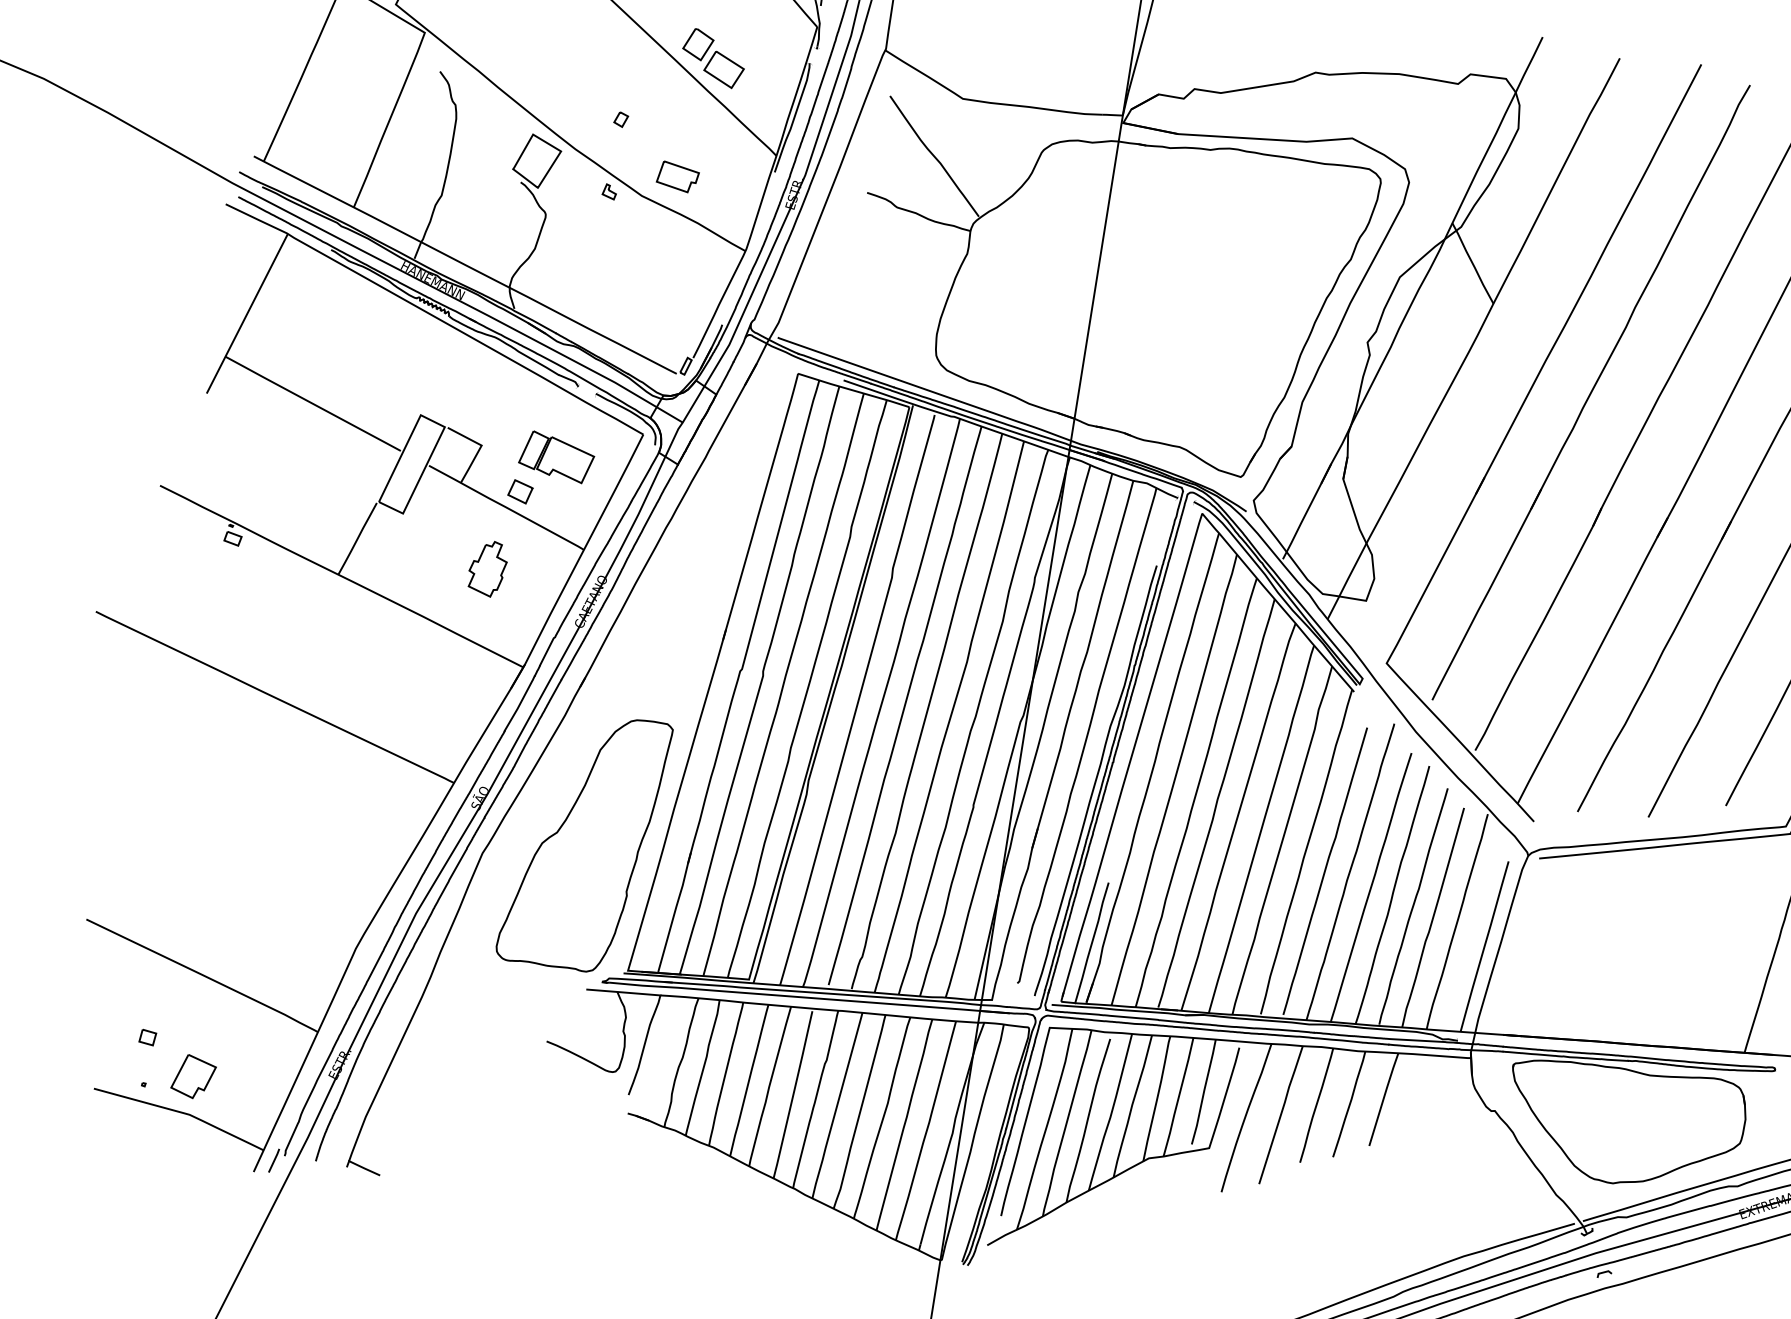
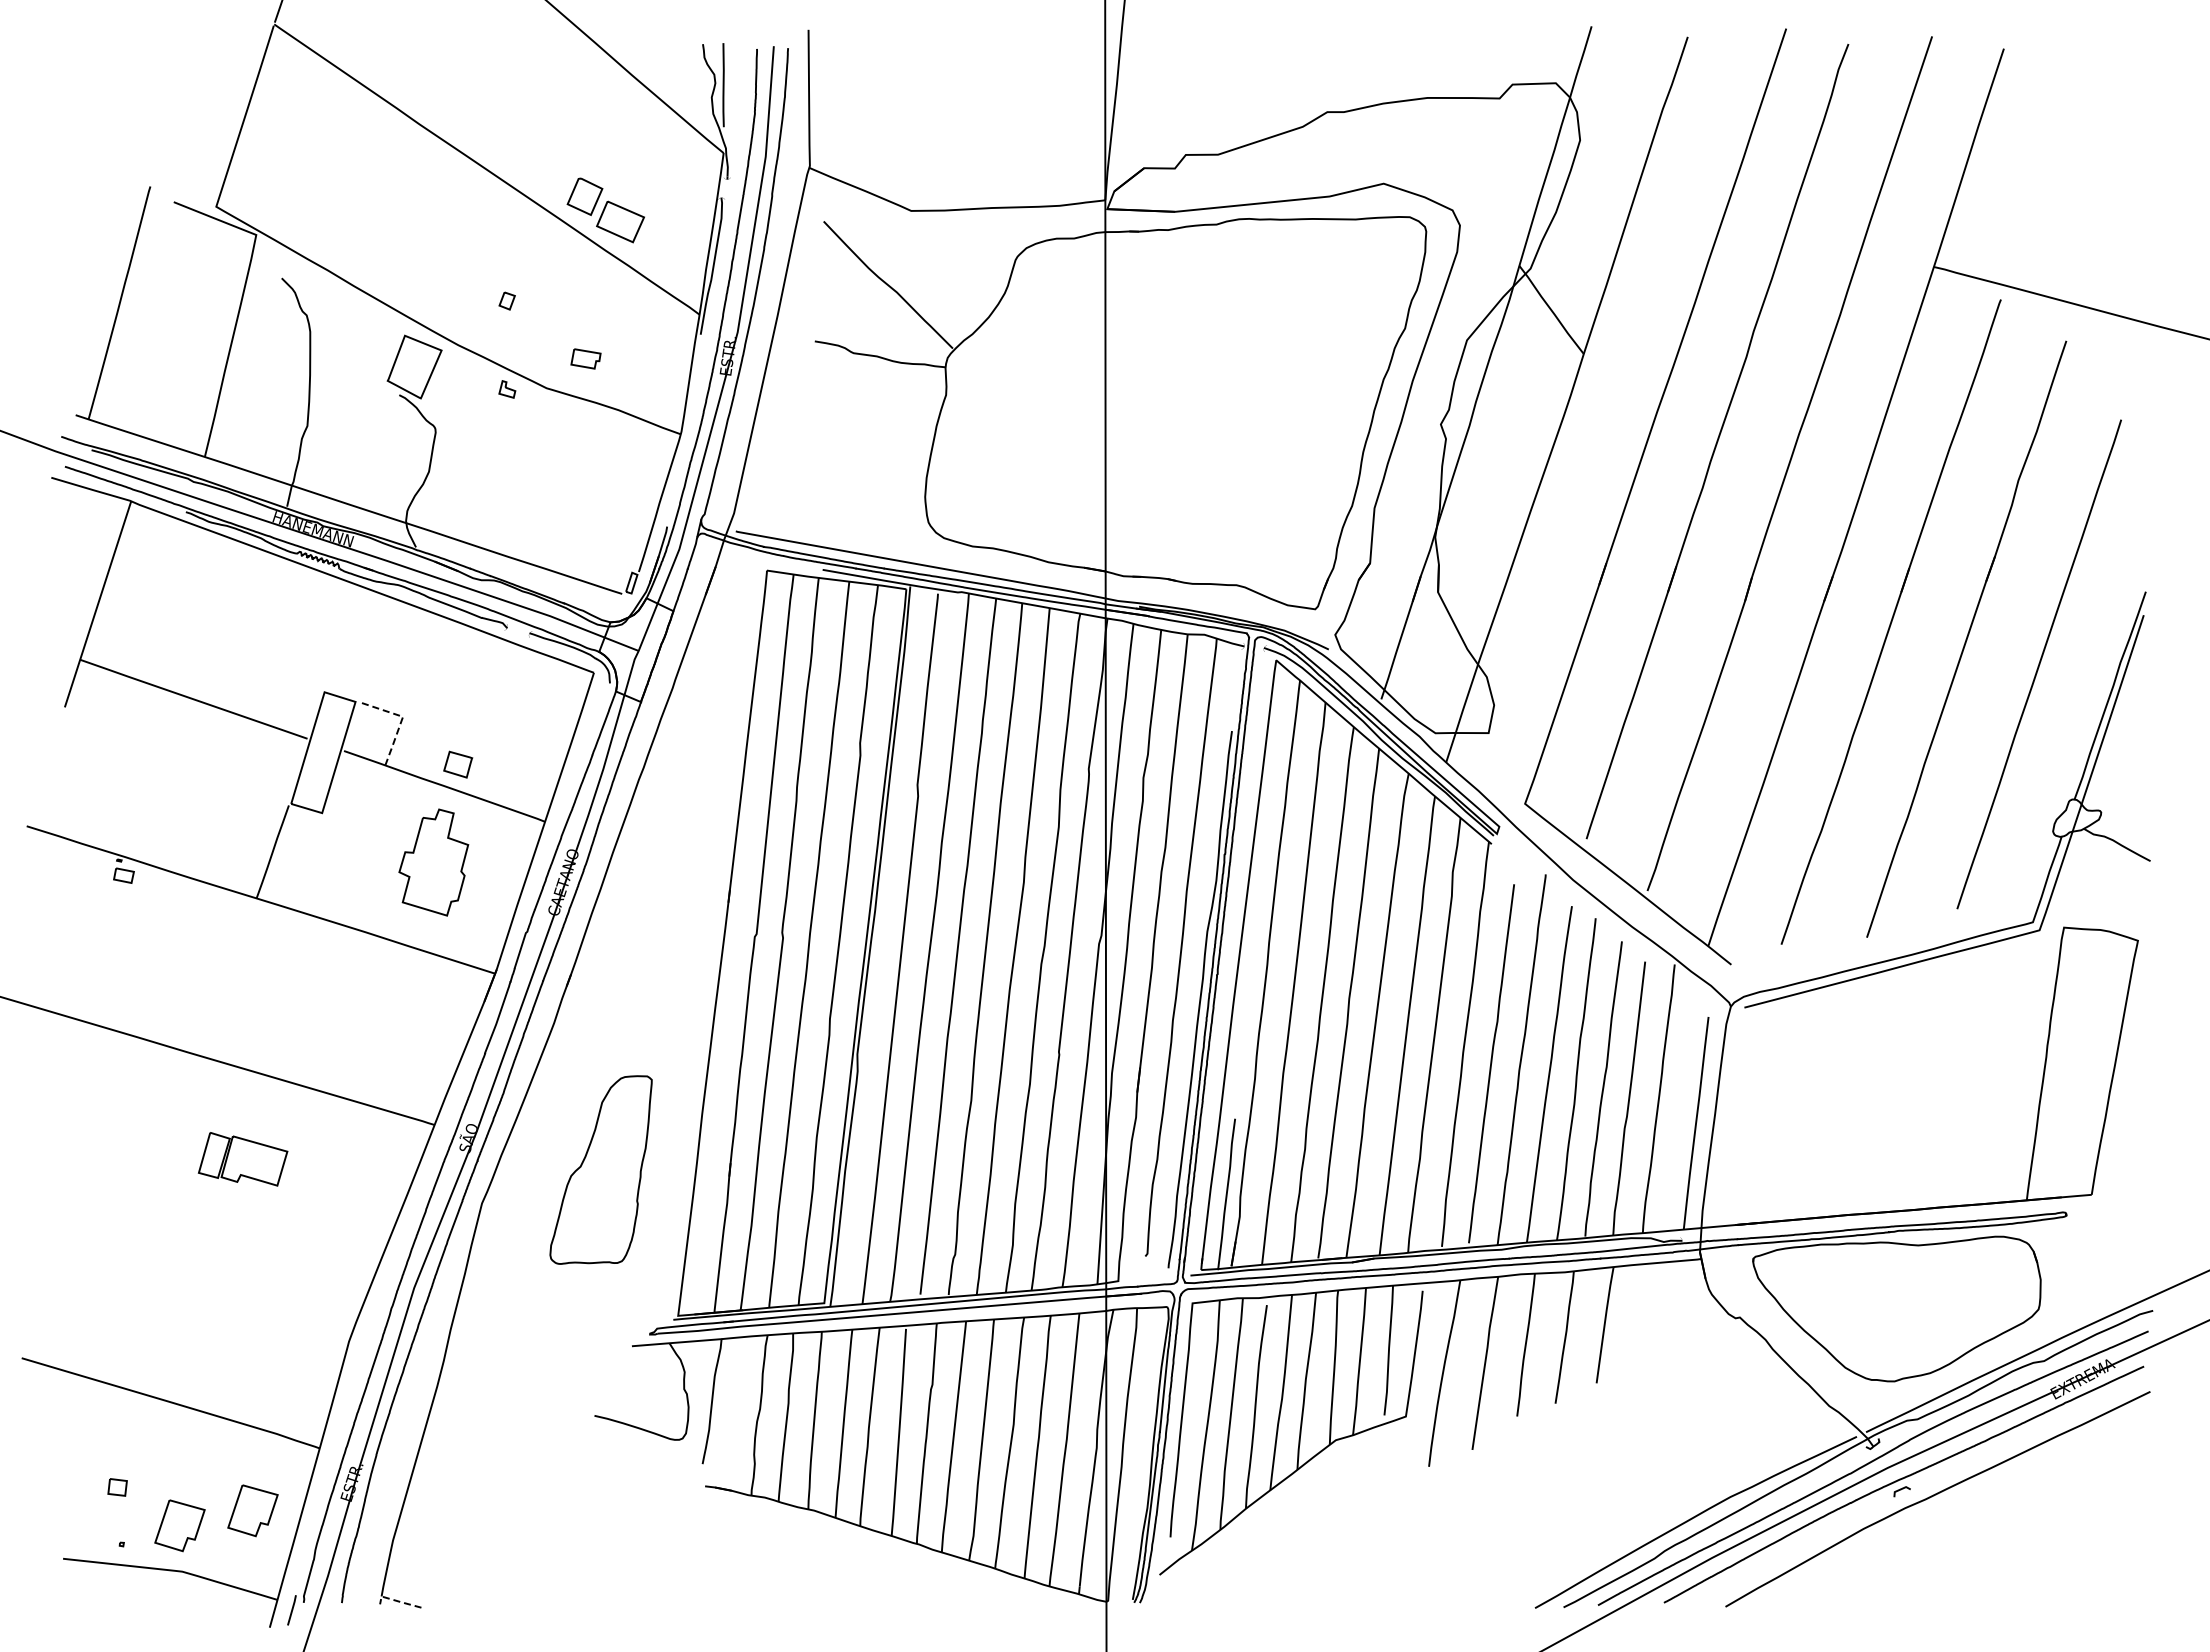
part: (677, 176) -> (585, 358), size x0.6
line: (480, 447) -> (402, 719), solid -> dashed
part: (556, 457) -> (242, 1159), moved
part: (487, 568) -> (433, 862), size x1.6
part: (583, 841) -> (600, 1169), size x0.6
part: (254, 1074) -> (252, 1510), added
line: (360, 1166) -> (396, 1600), solid -> dashed

